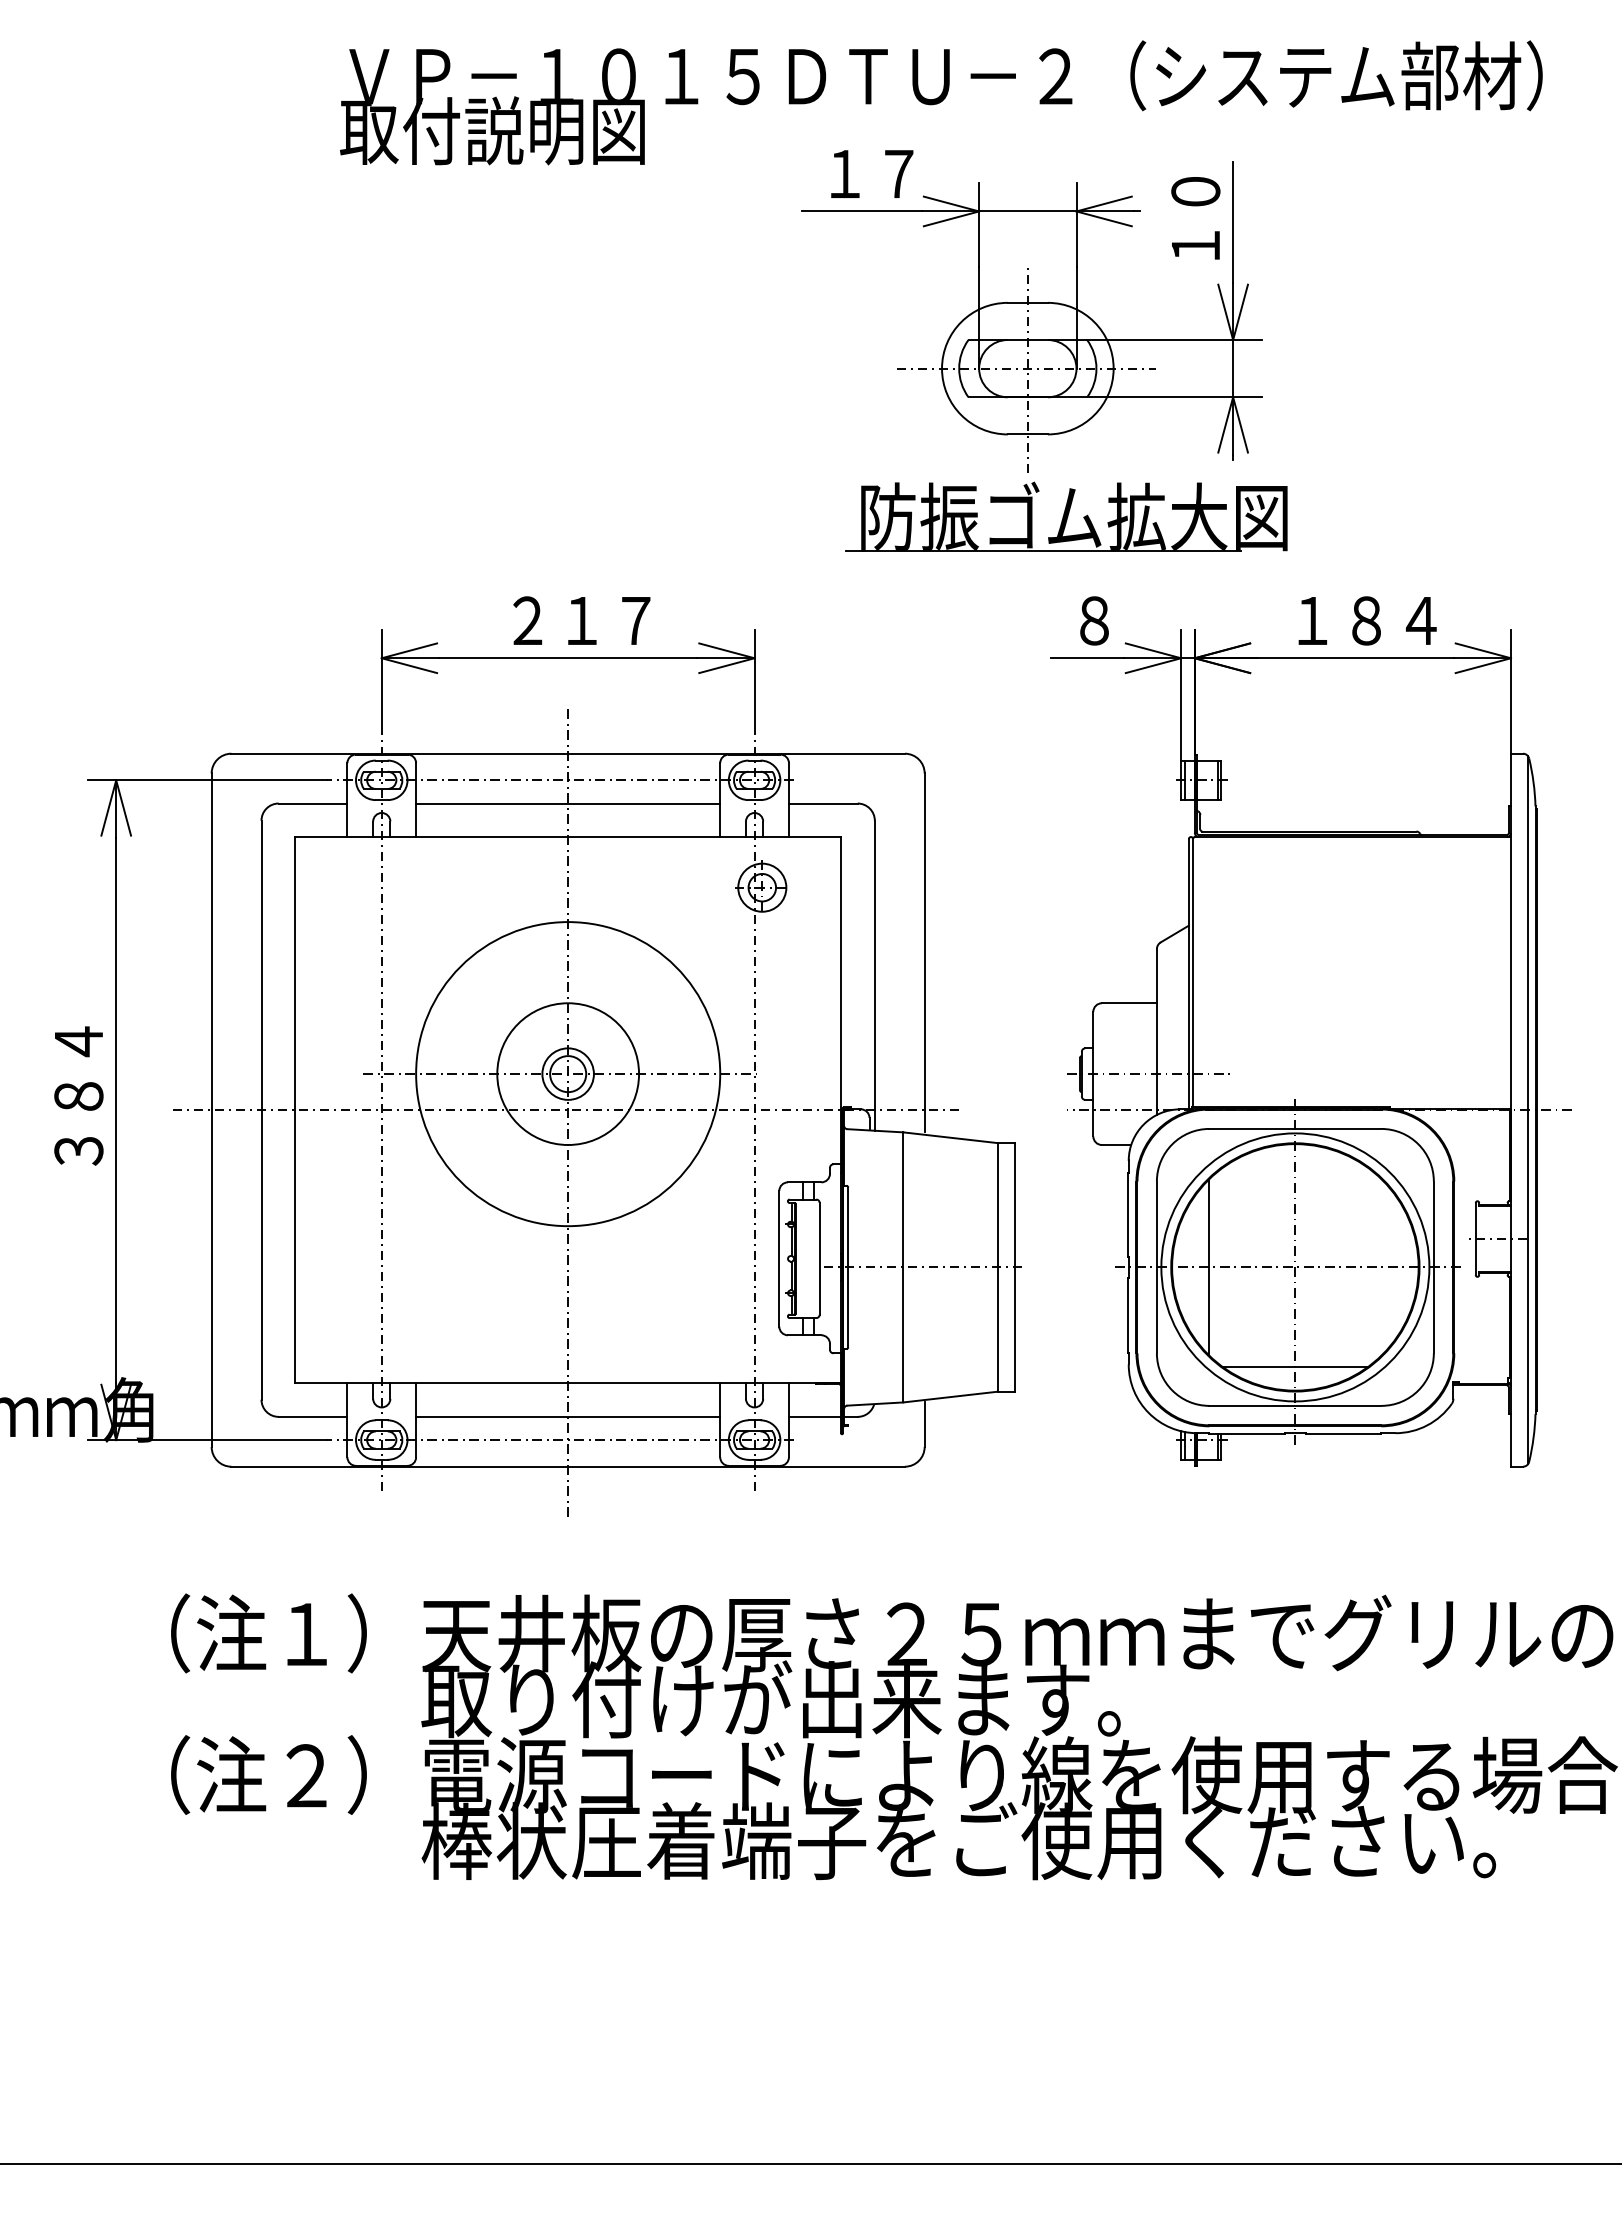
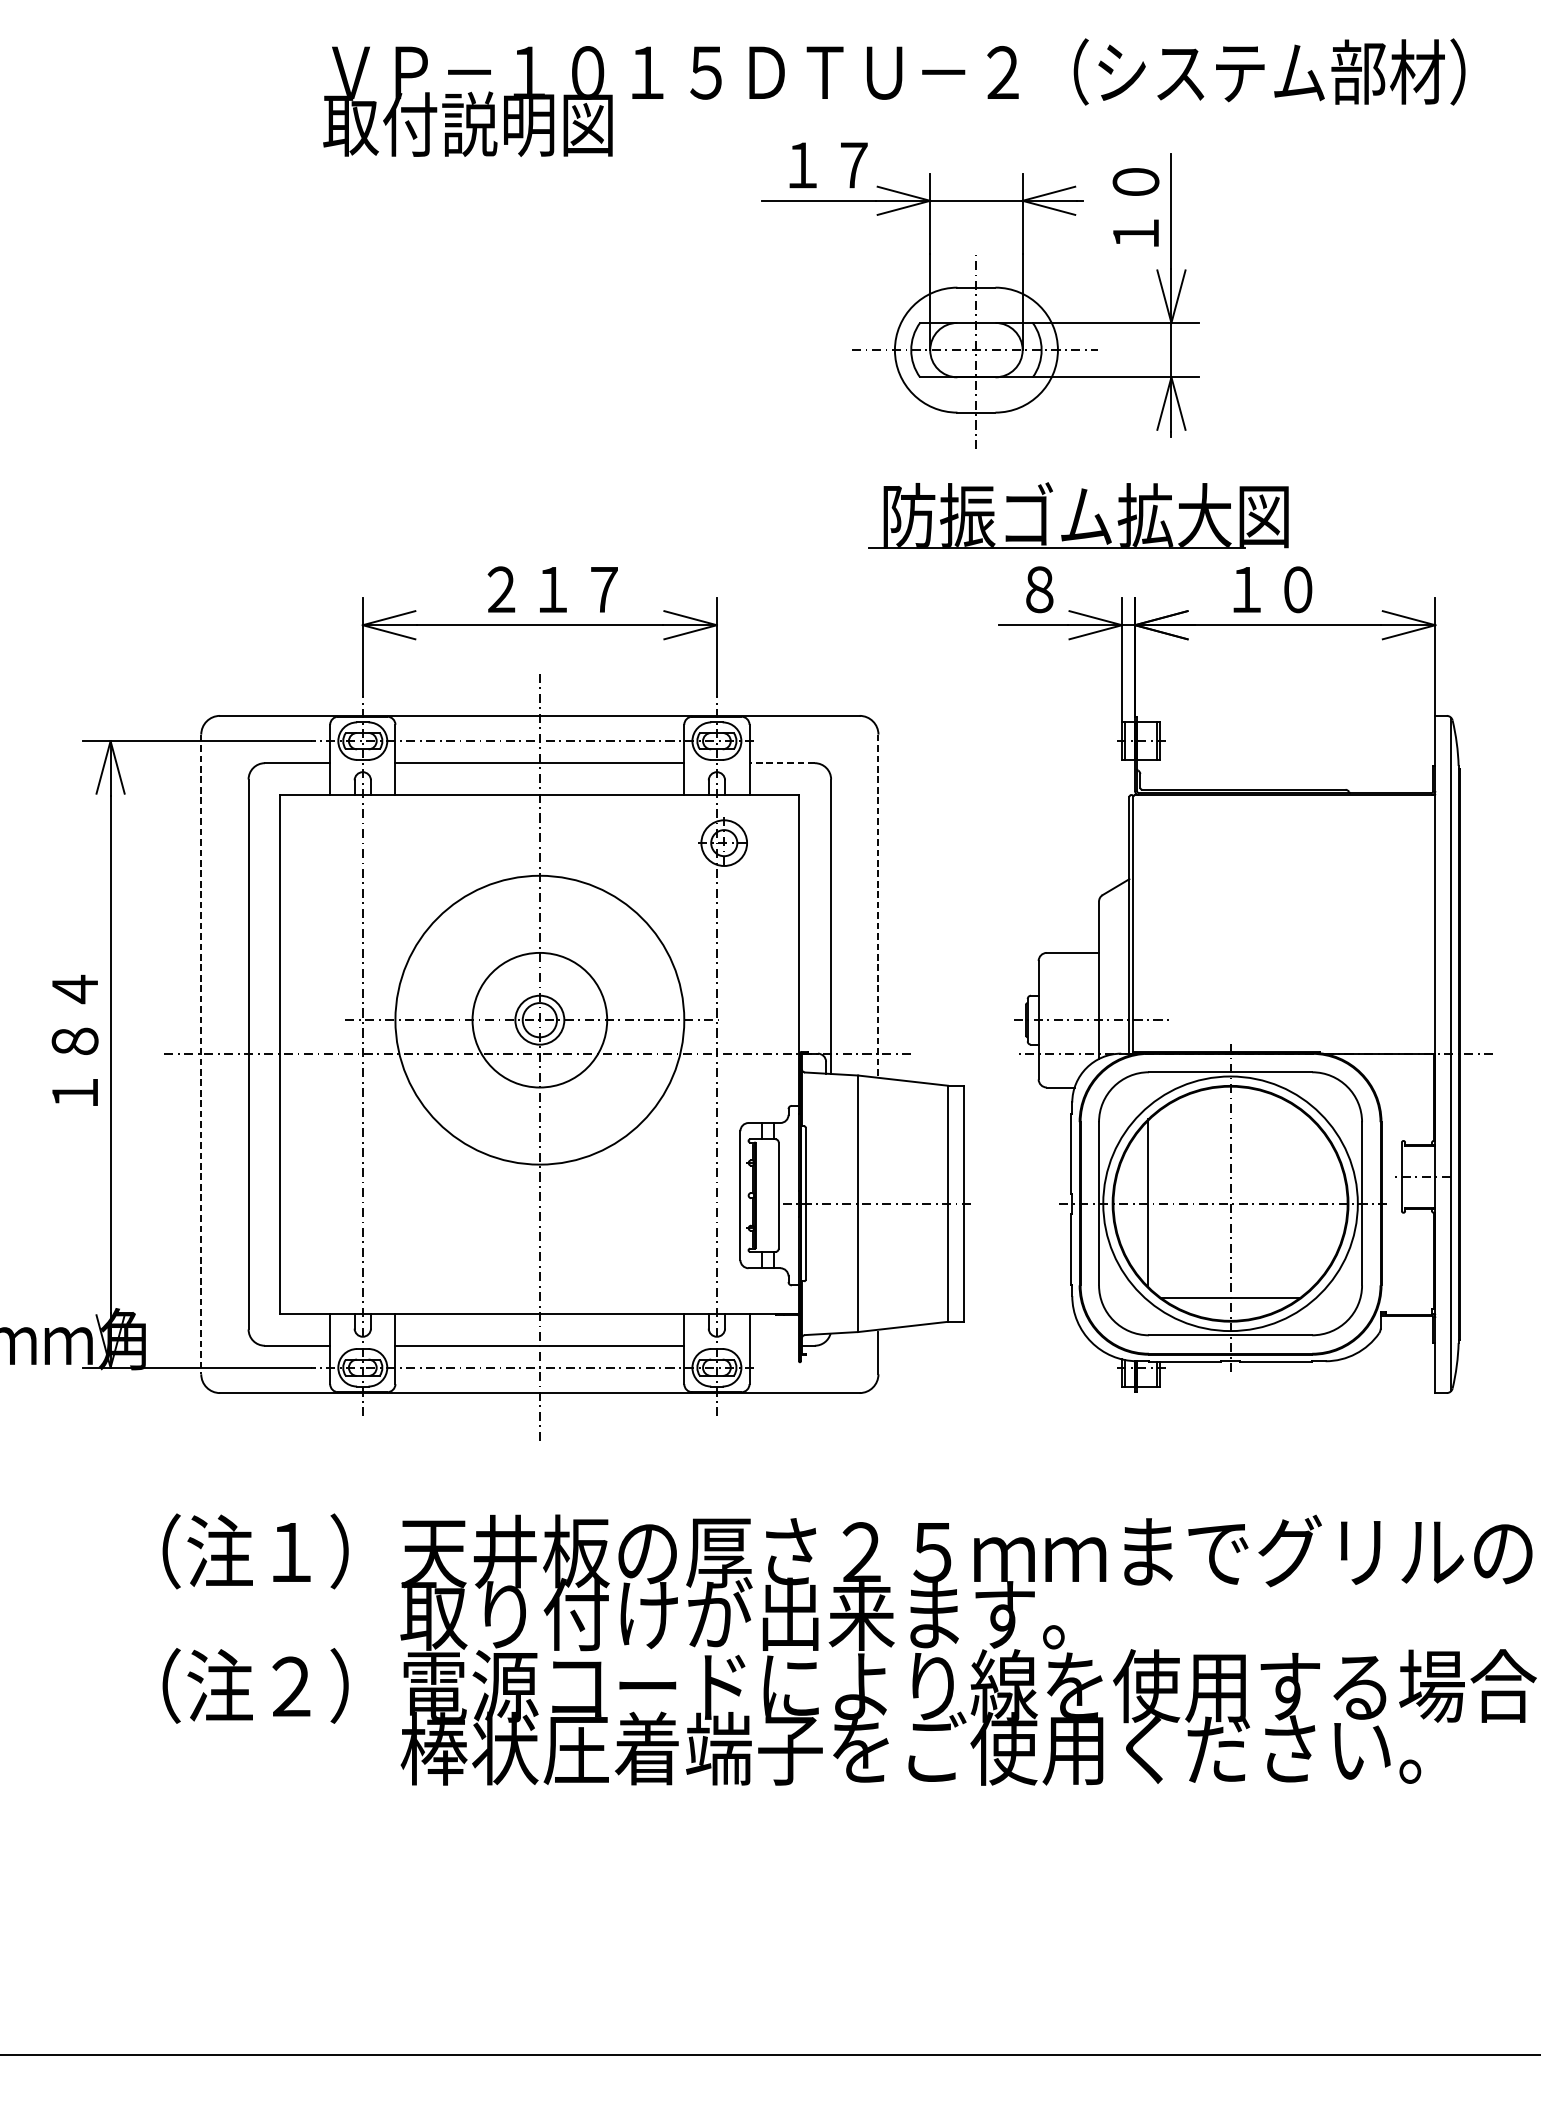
part: (1066, 516) -> (1078, 515), moved
text: (1394, 620) -> (1324, 589), １８４ -> １０
line: (822, 803) -> (781, 763), solid -> dashed
line: (924, 953) -> (878, 905), solid -> dashed
line: (211, 1110) -> (201, 1054), solid -> dashed
text: (78, 1150) -> (74, 1092), ３８４ -> １８４
line: (814, 1416) -> (773, 1345), removed

